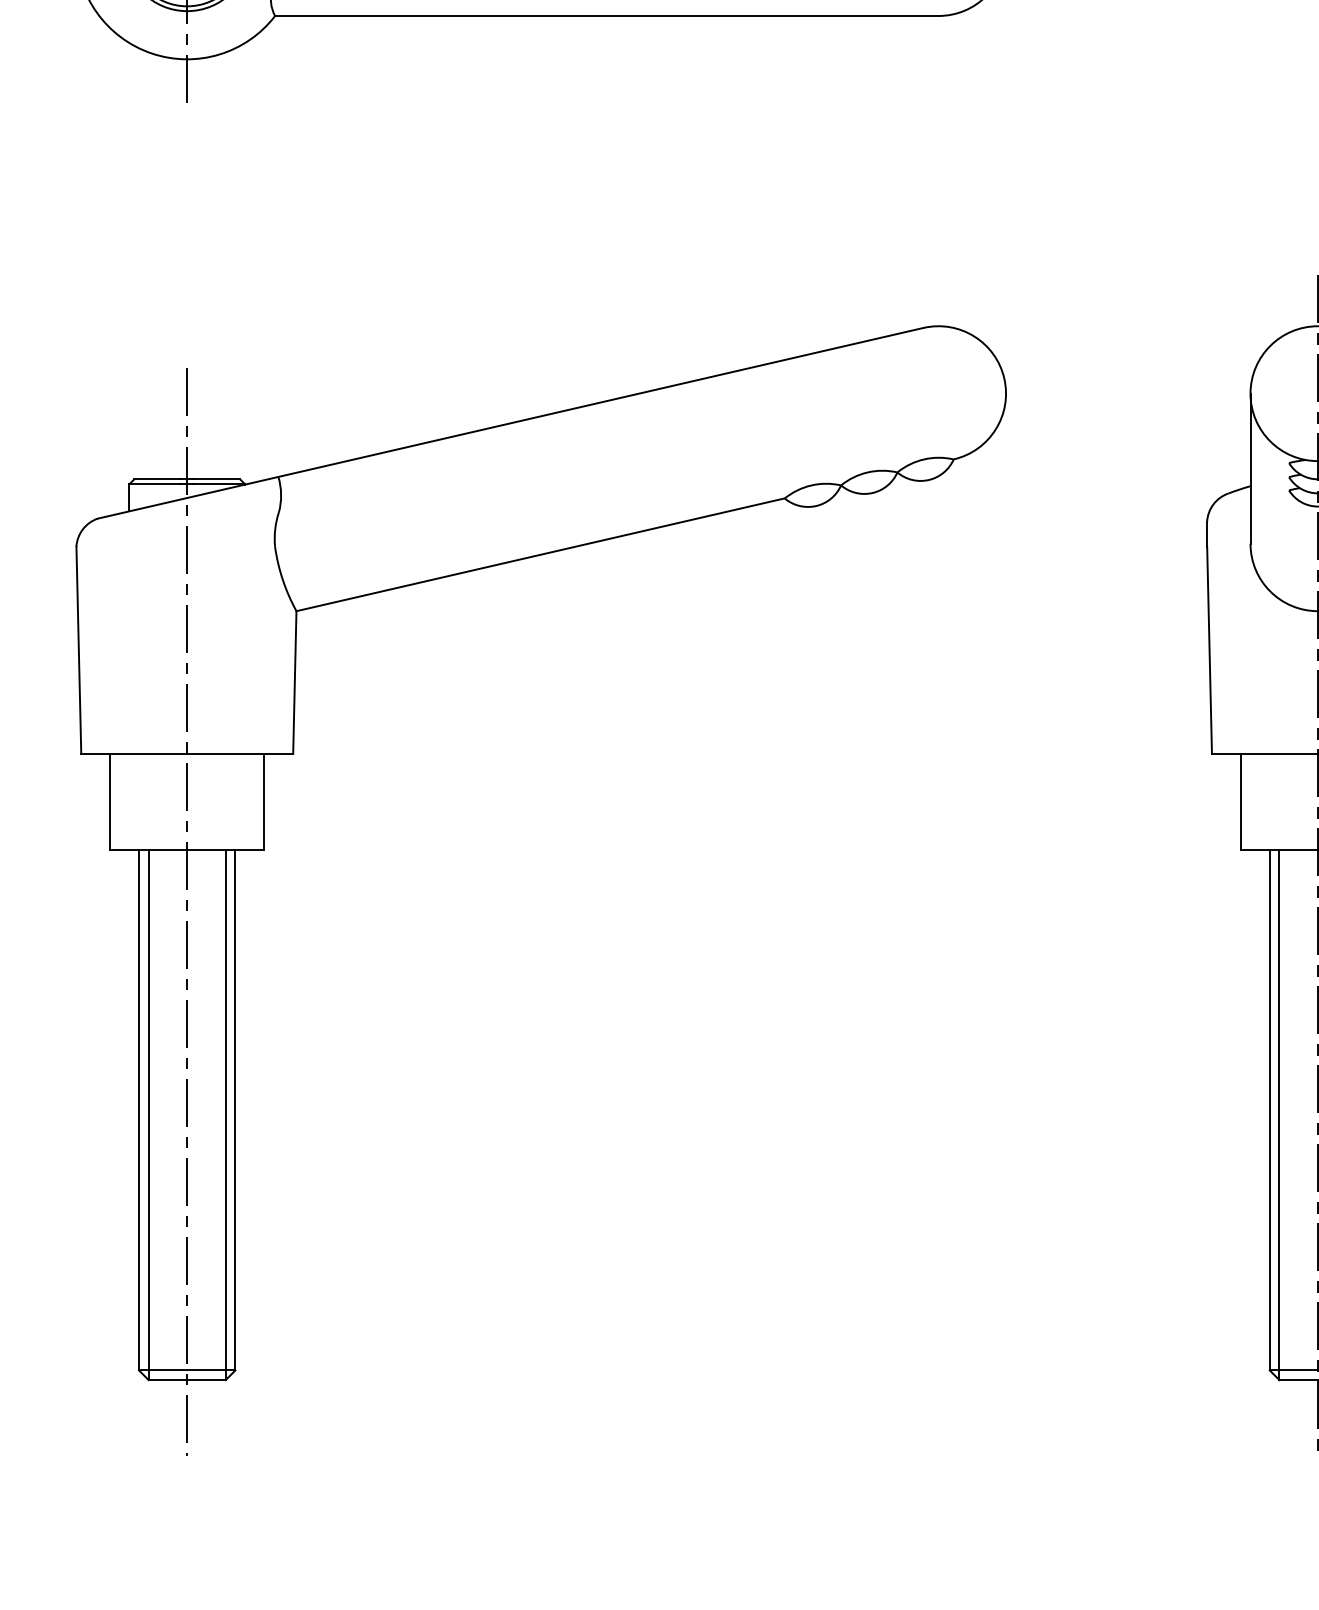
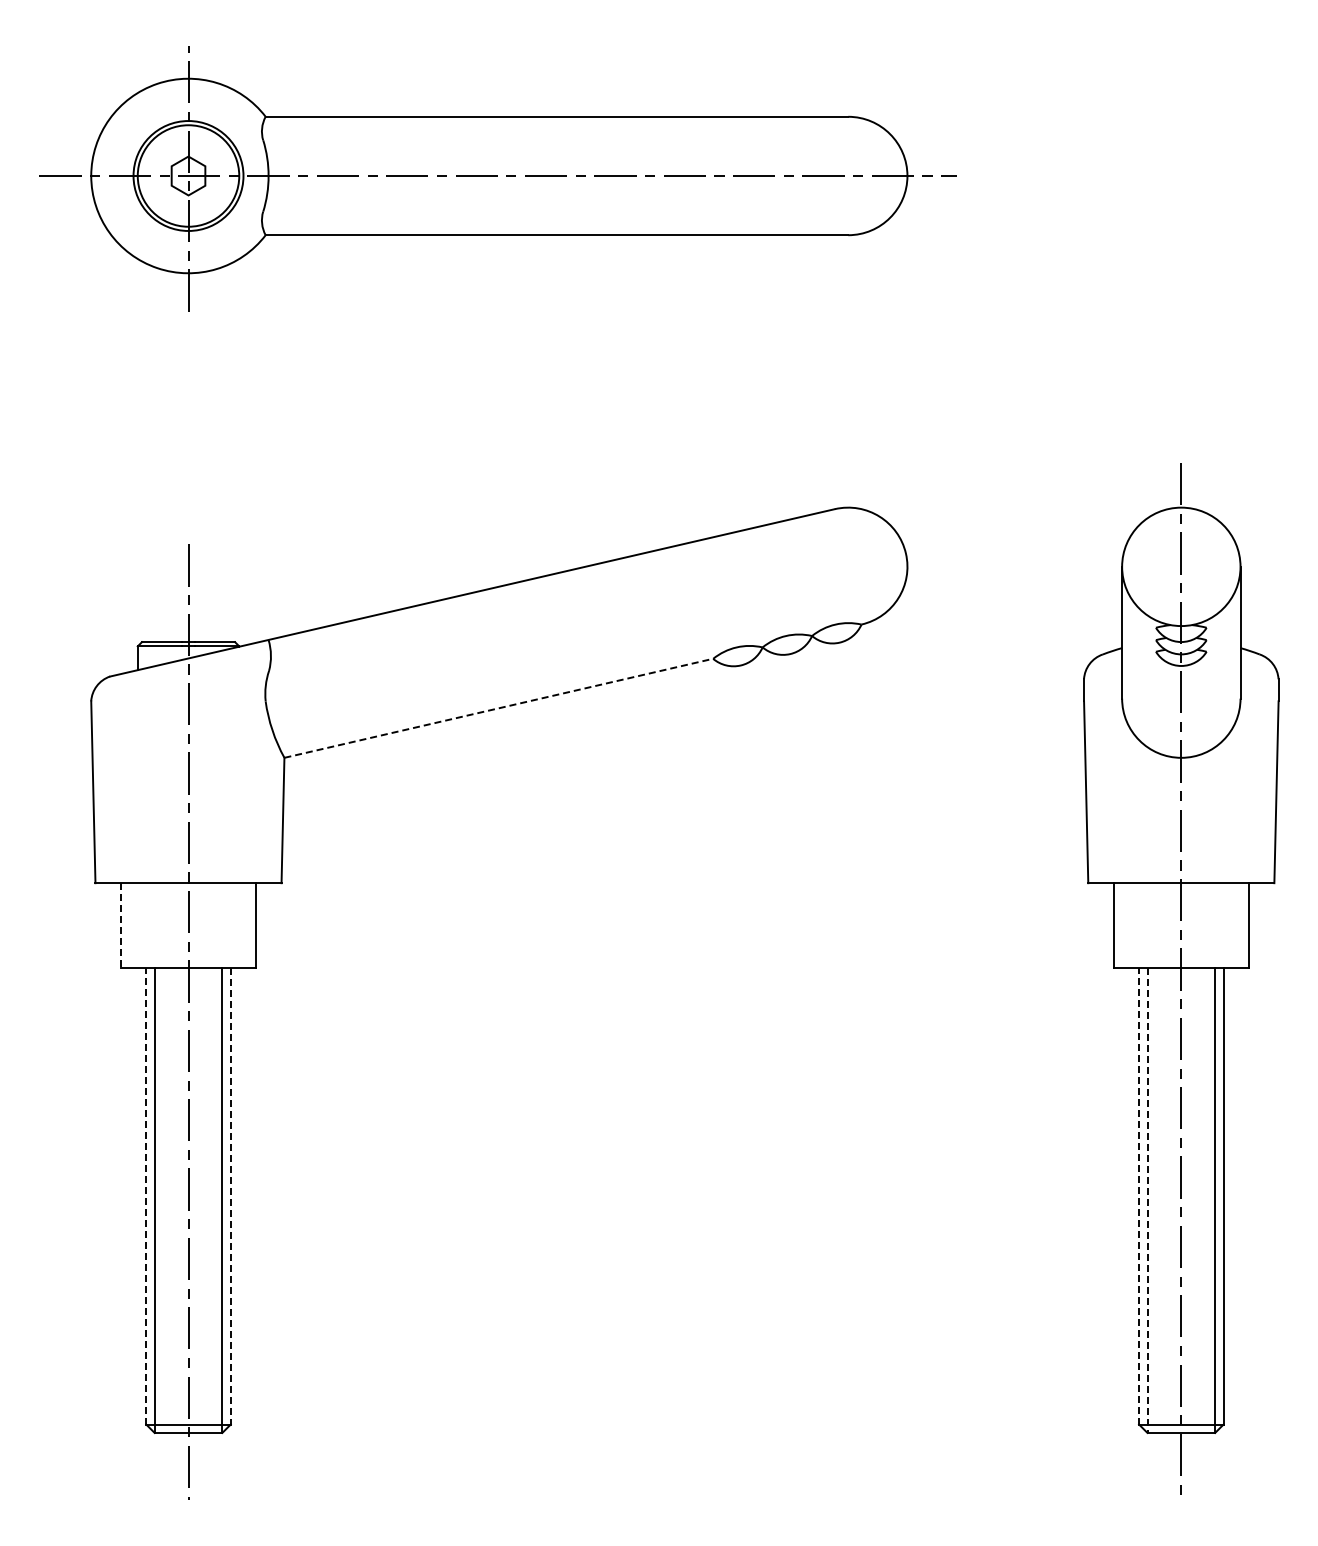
line: (541, 555) -> (499, 708), solid -> dashed
line: (109, 802) -> (120, 925), solid -> dashed
line: (139, 1109) -> (146, 1195), solid -> dashed
line: (1270, 1109) -> (1139, 1195), solid -> dashed
line: (235, 1110) -> (230, 1196), solid -> dashed
line: (1279, 1115) -> (1147, 1200), solid -> dashed

